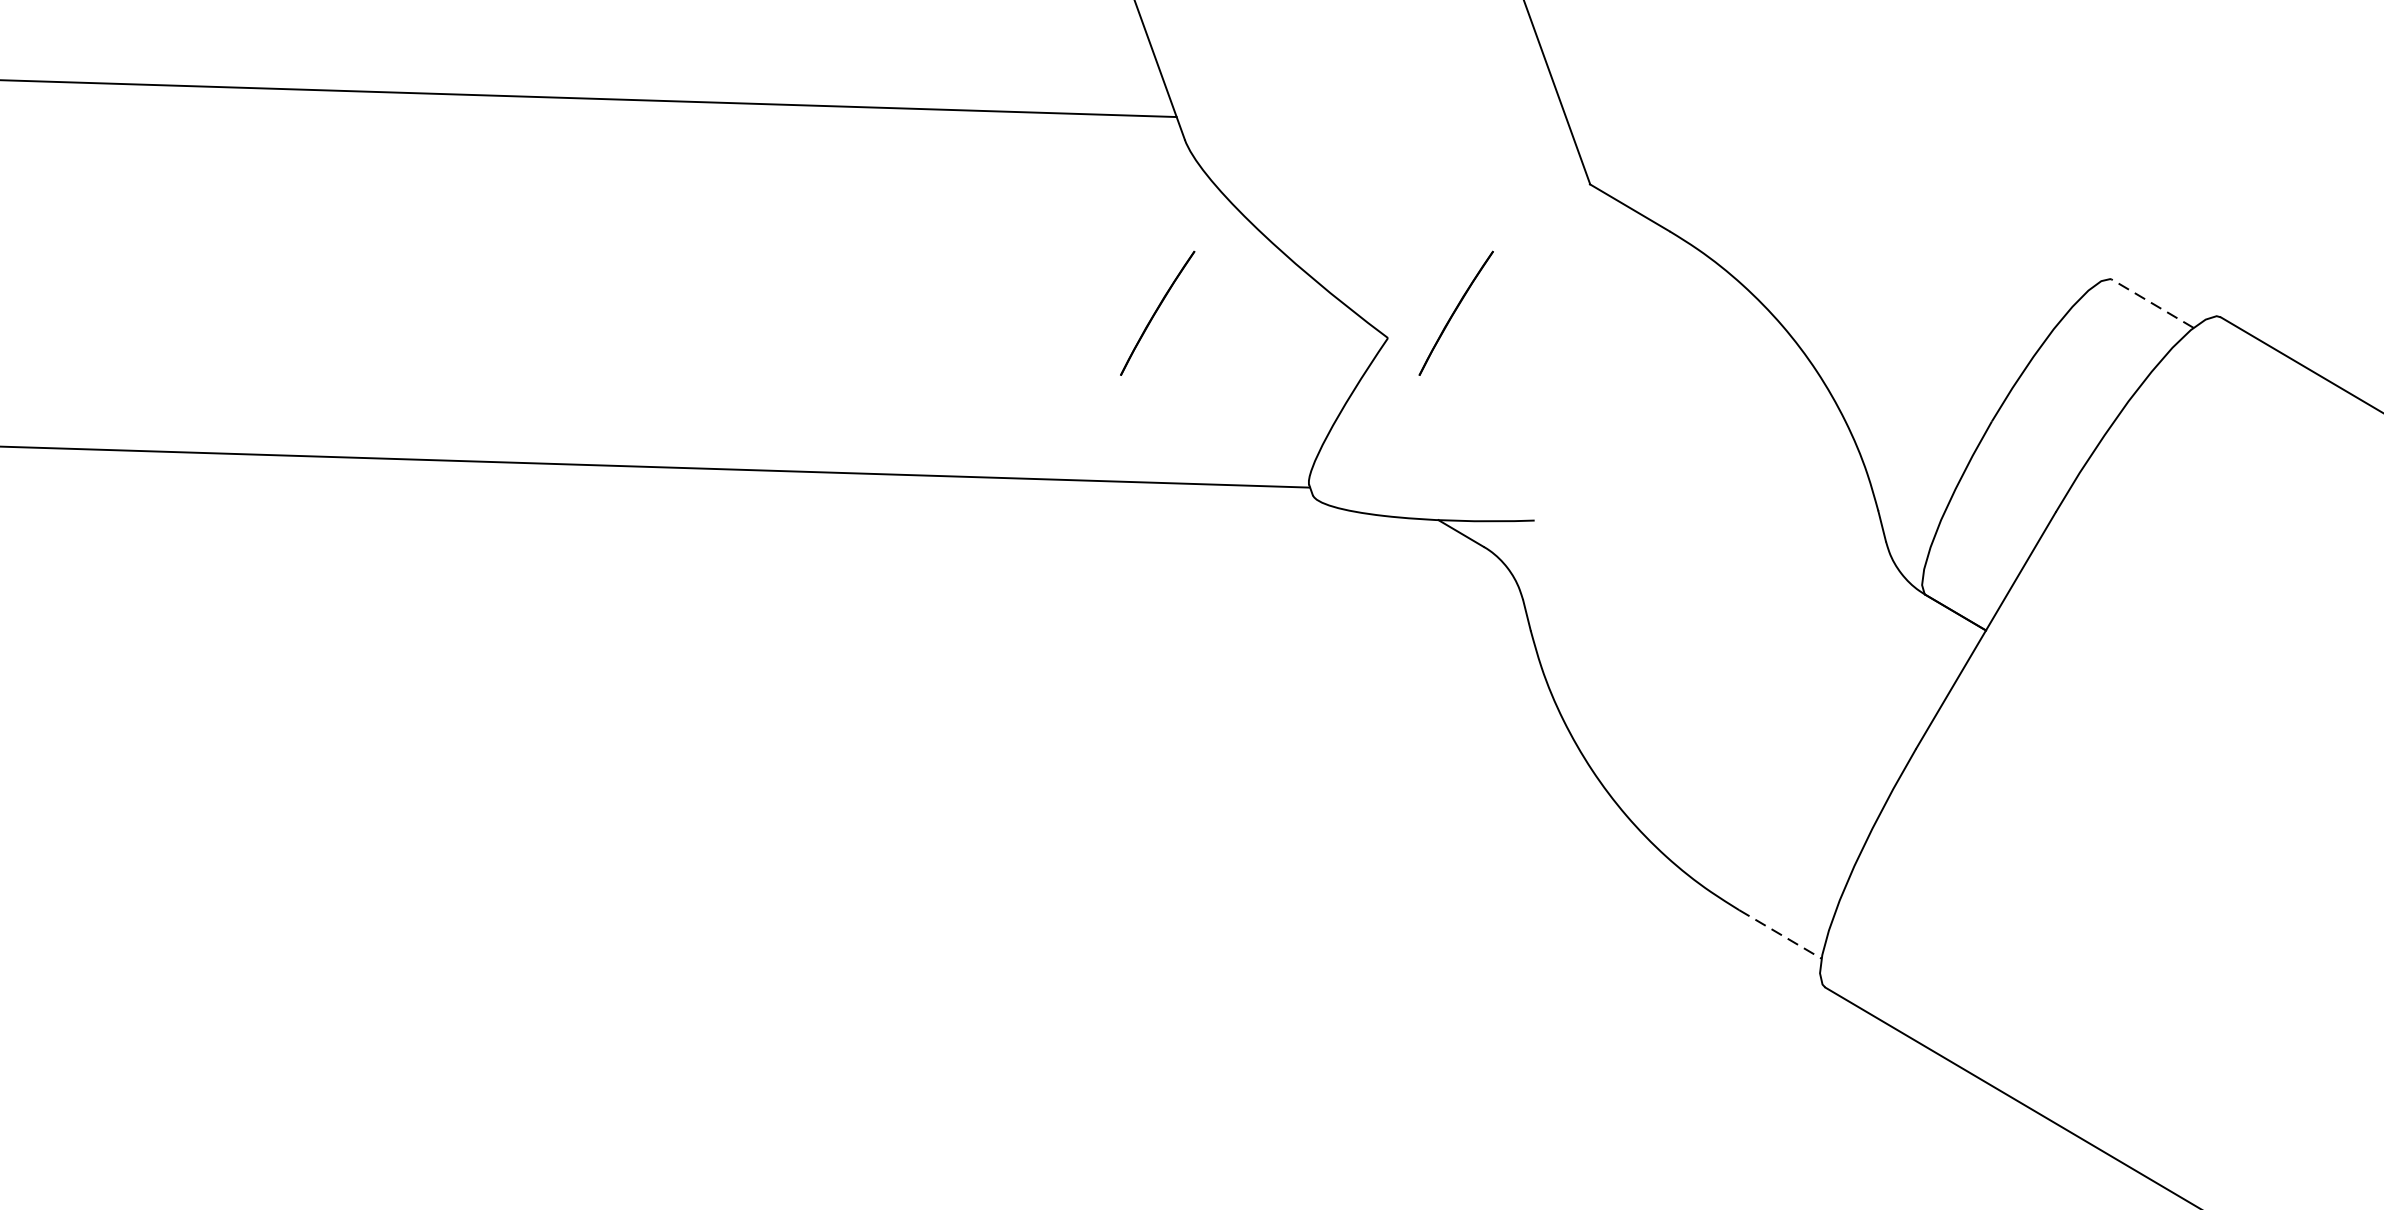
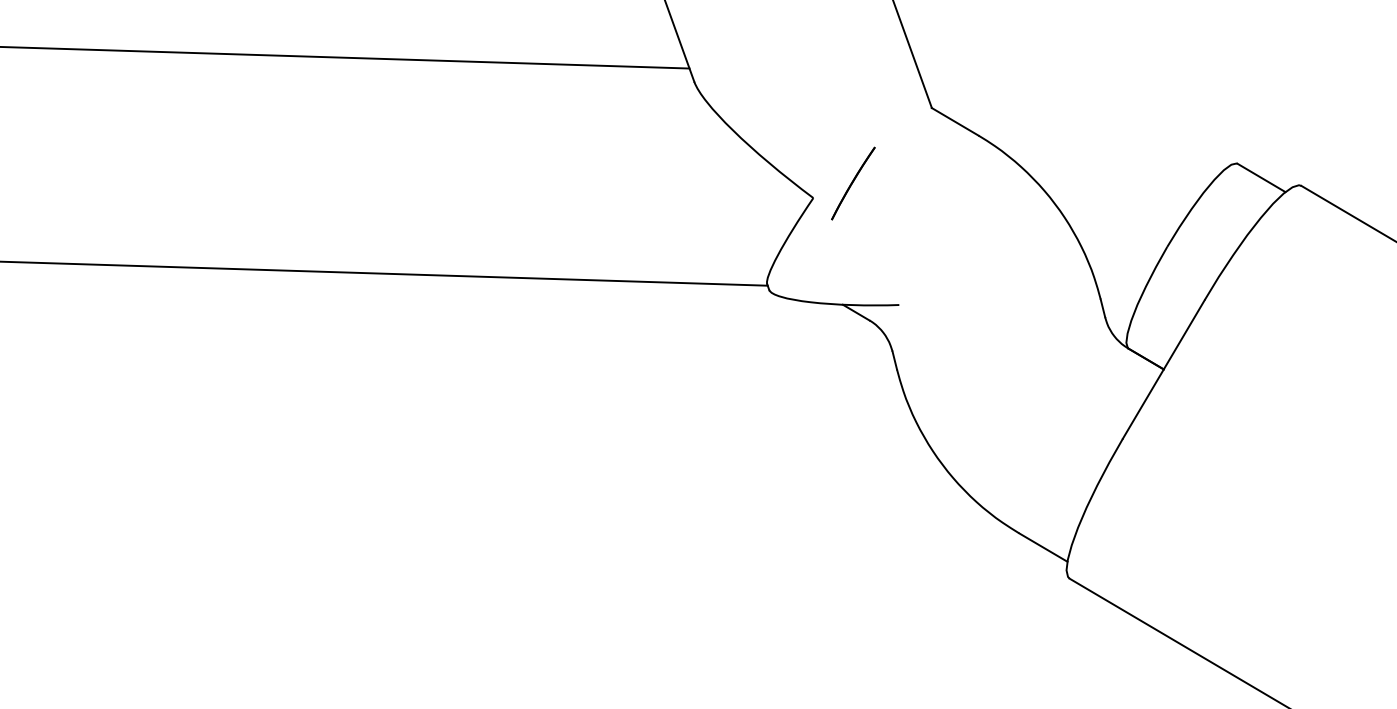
line: (2152, 302) -> (1261, 177), dashed -> solid
part: (1157, 313) -> (678, 183), removed
line: (1780, 934) -> (1043, 547), dashed -> solid

